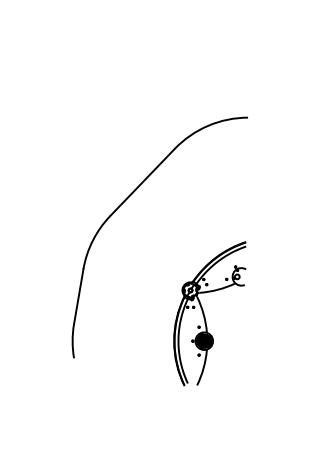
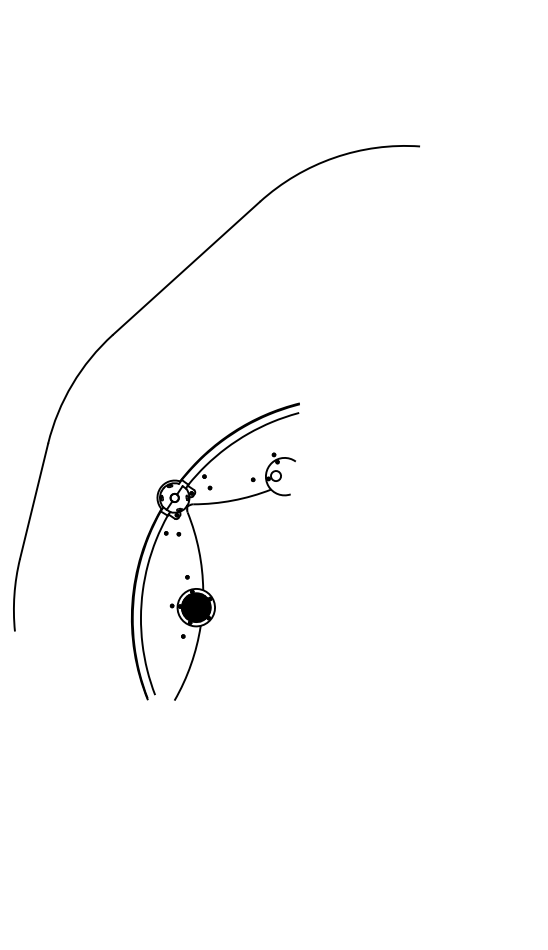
part: (209, 313) -> (211, 549), moved

